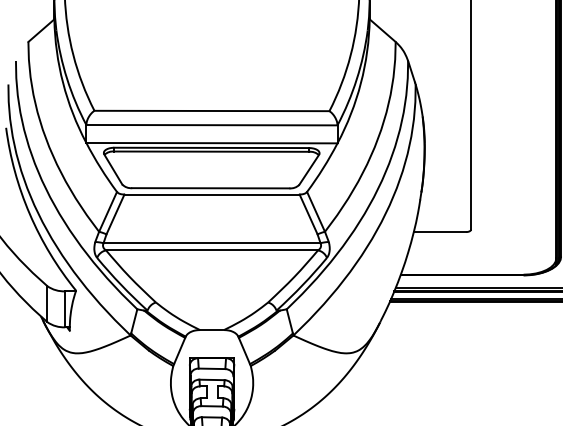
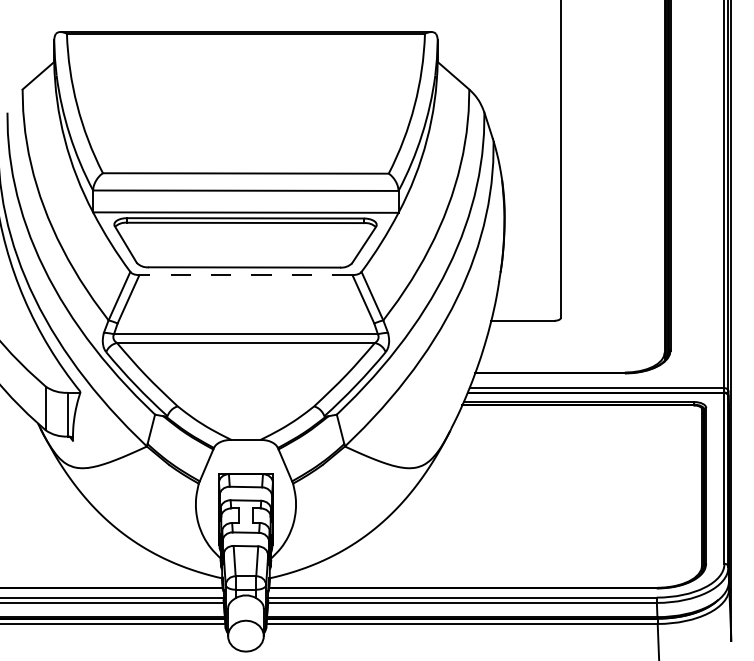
line: (211, 194) -> (245, 275), solid -> dashed

